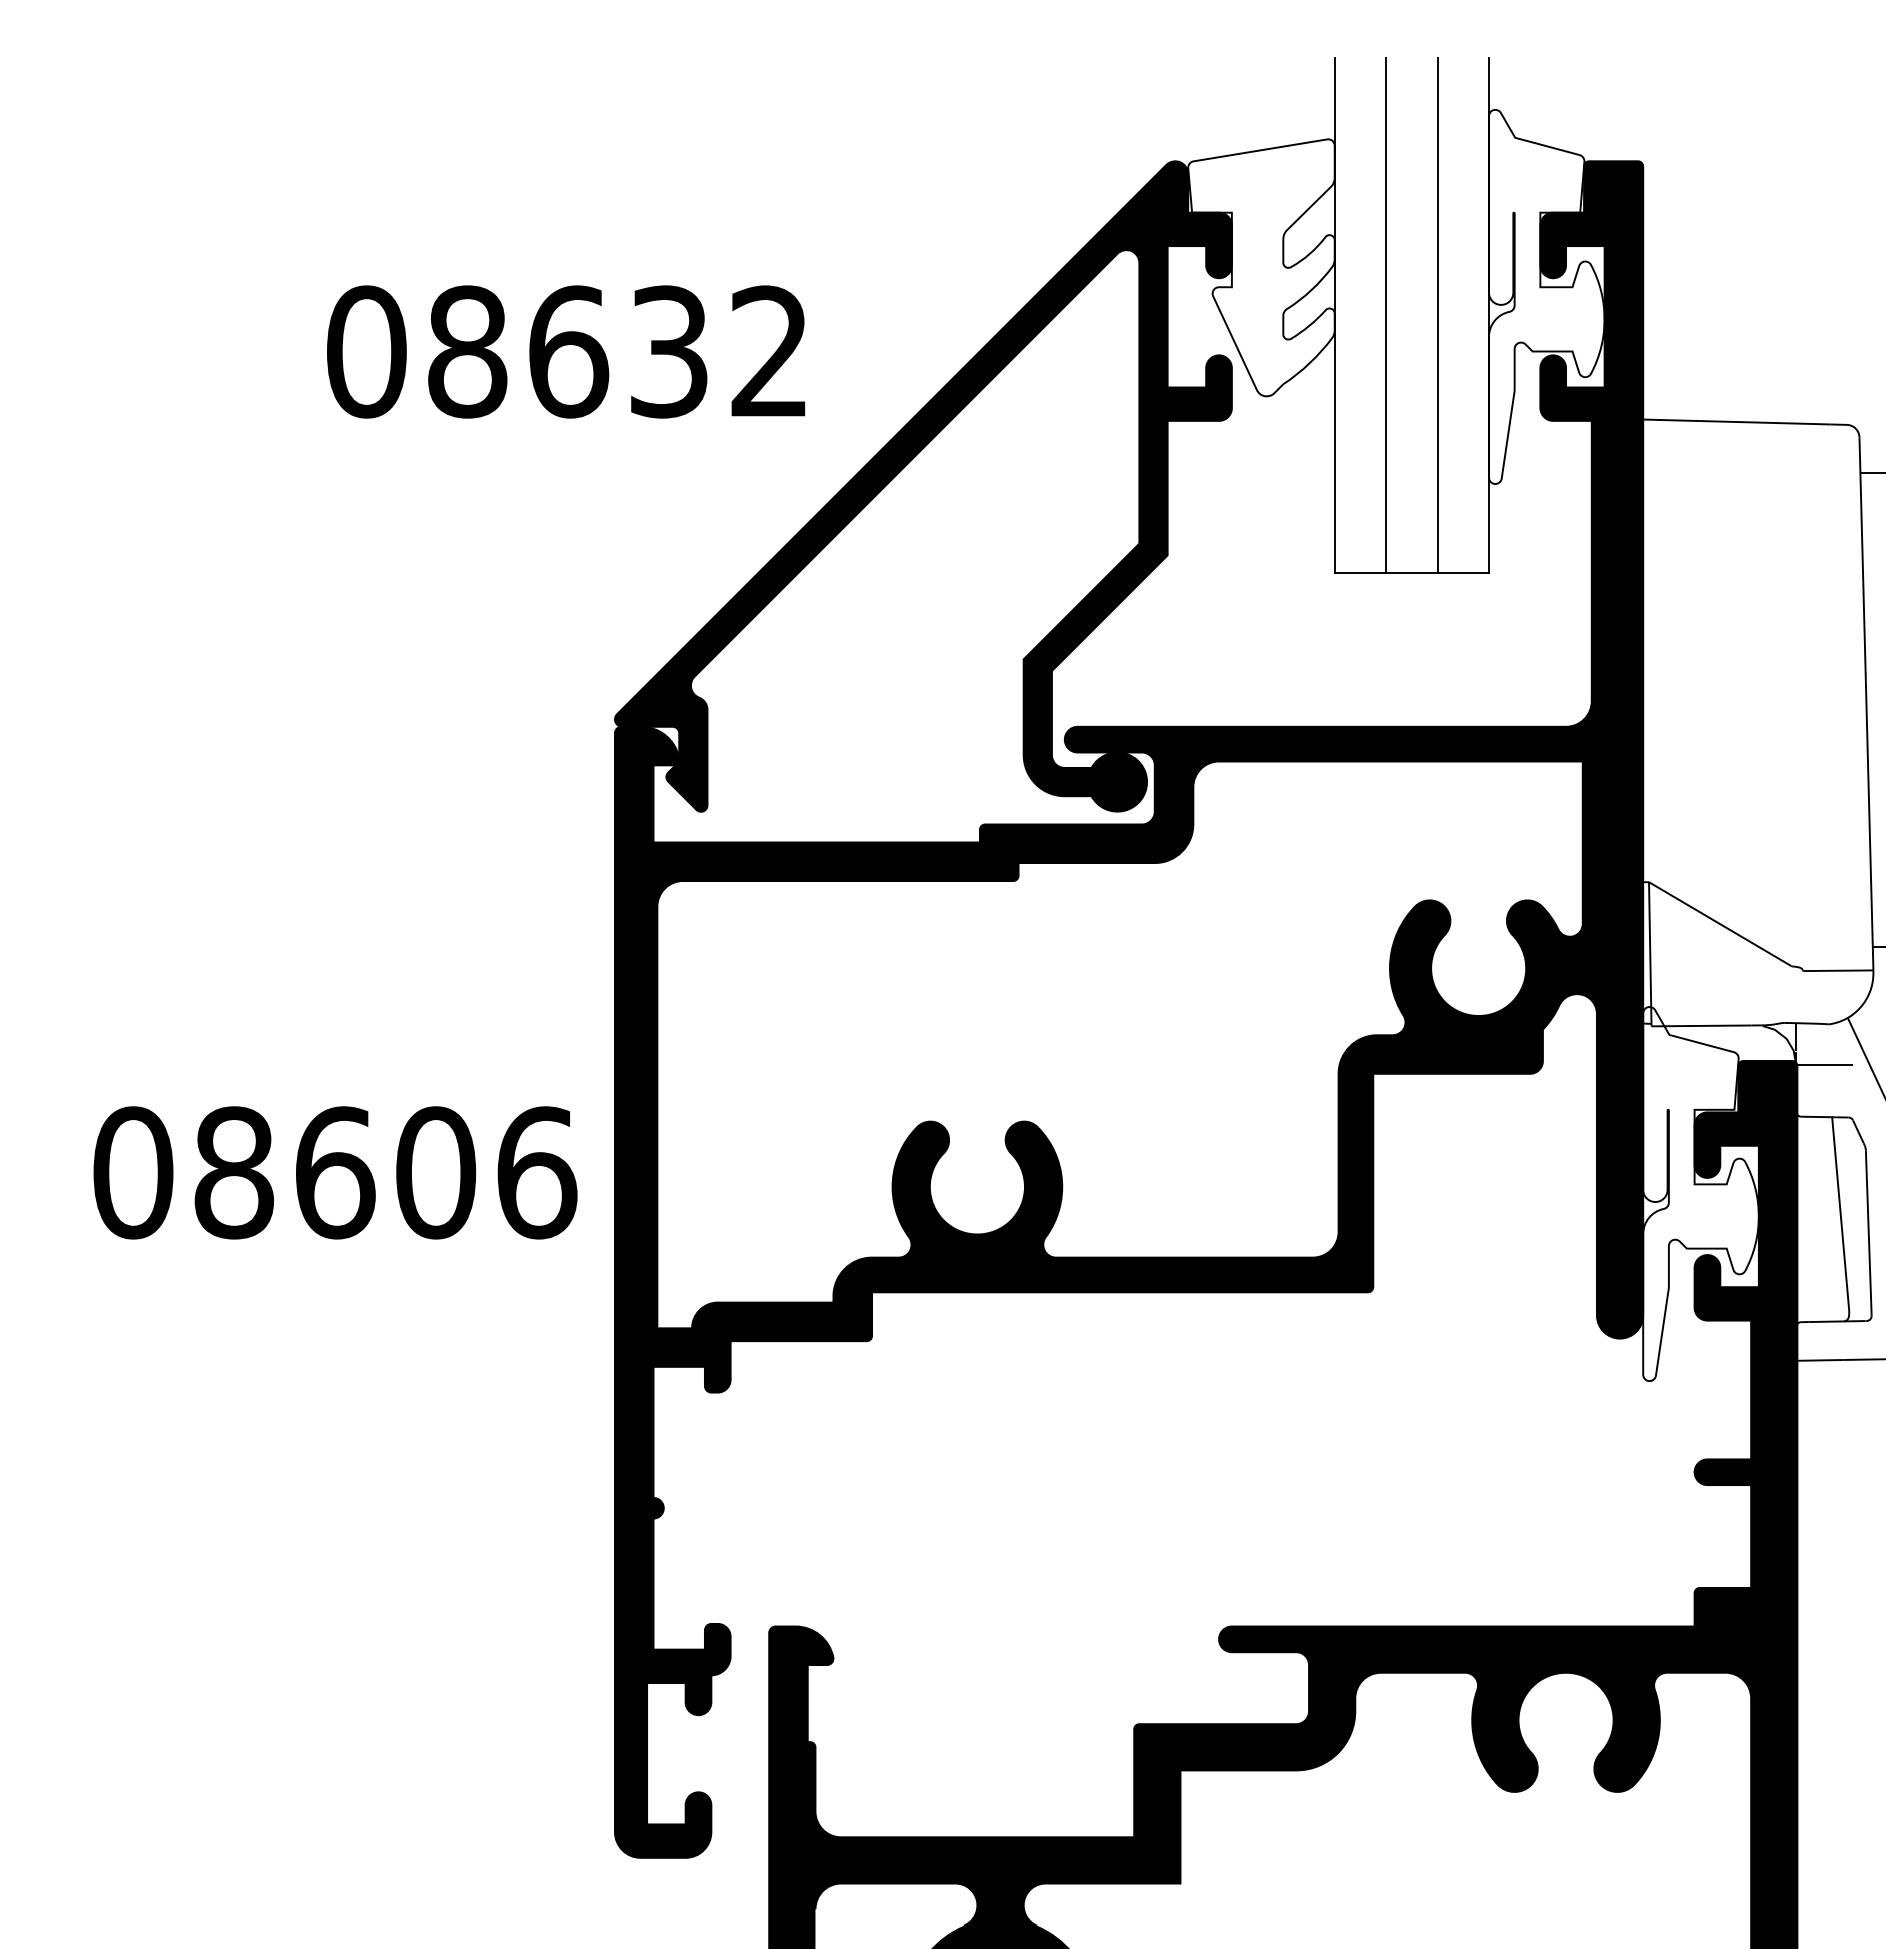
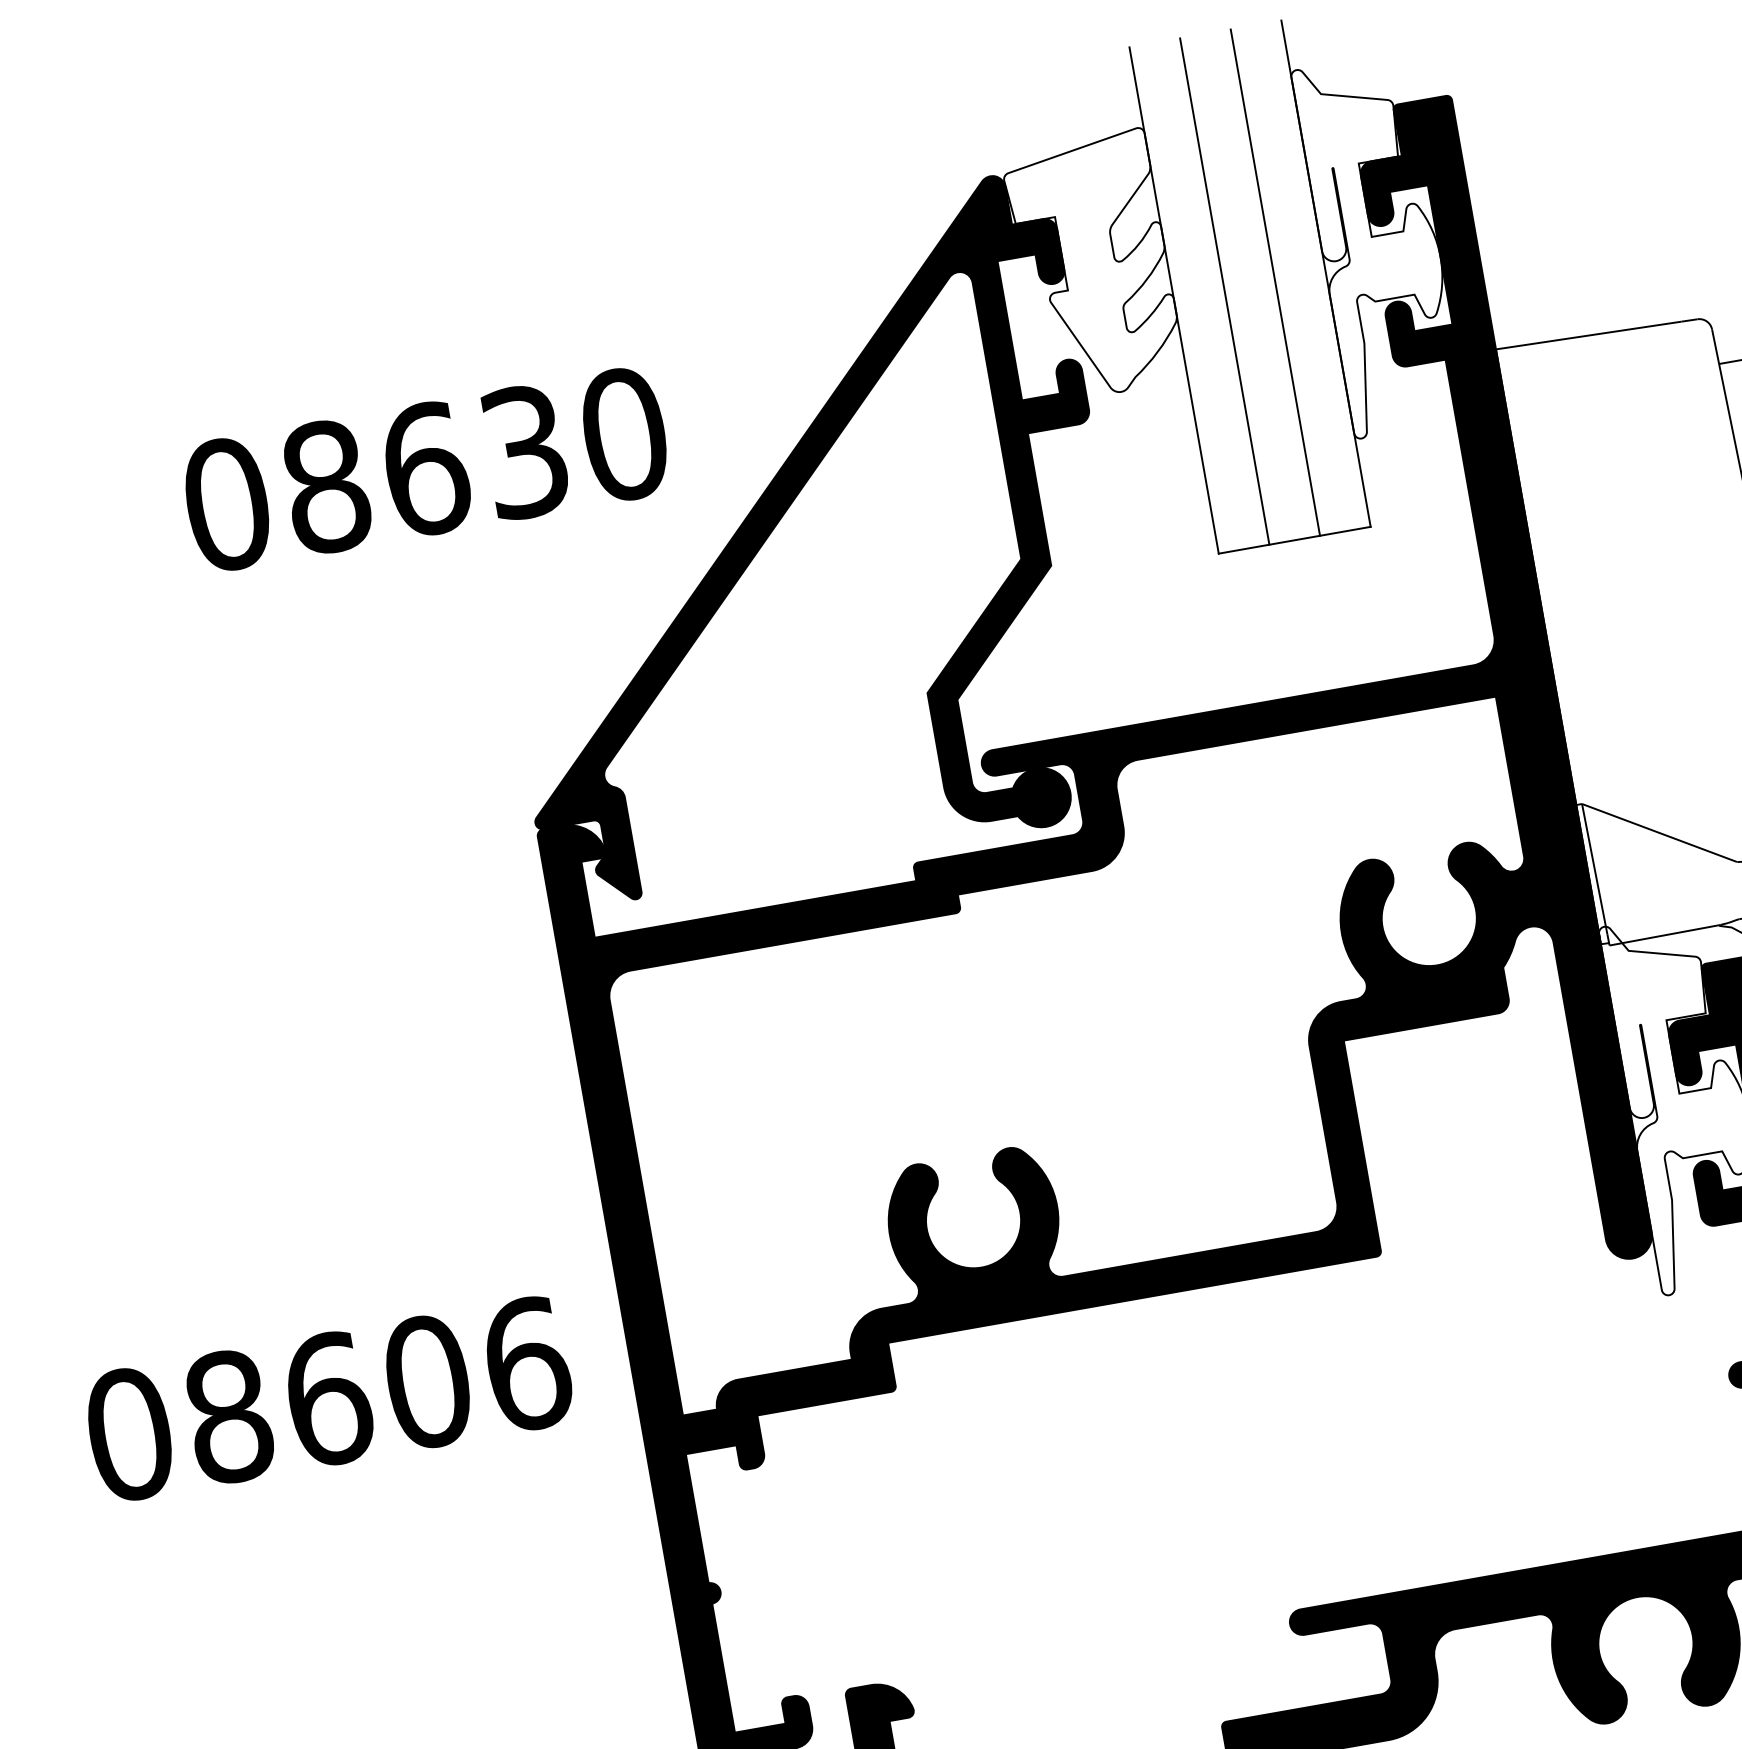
text: (770, 351) -> (624, 433), 08632 -> 08630
text: (335, 1172) -> (328, 1398), moved

